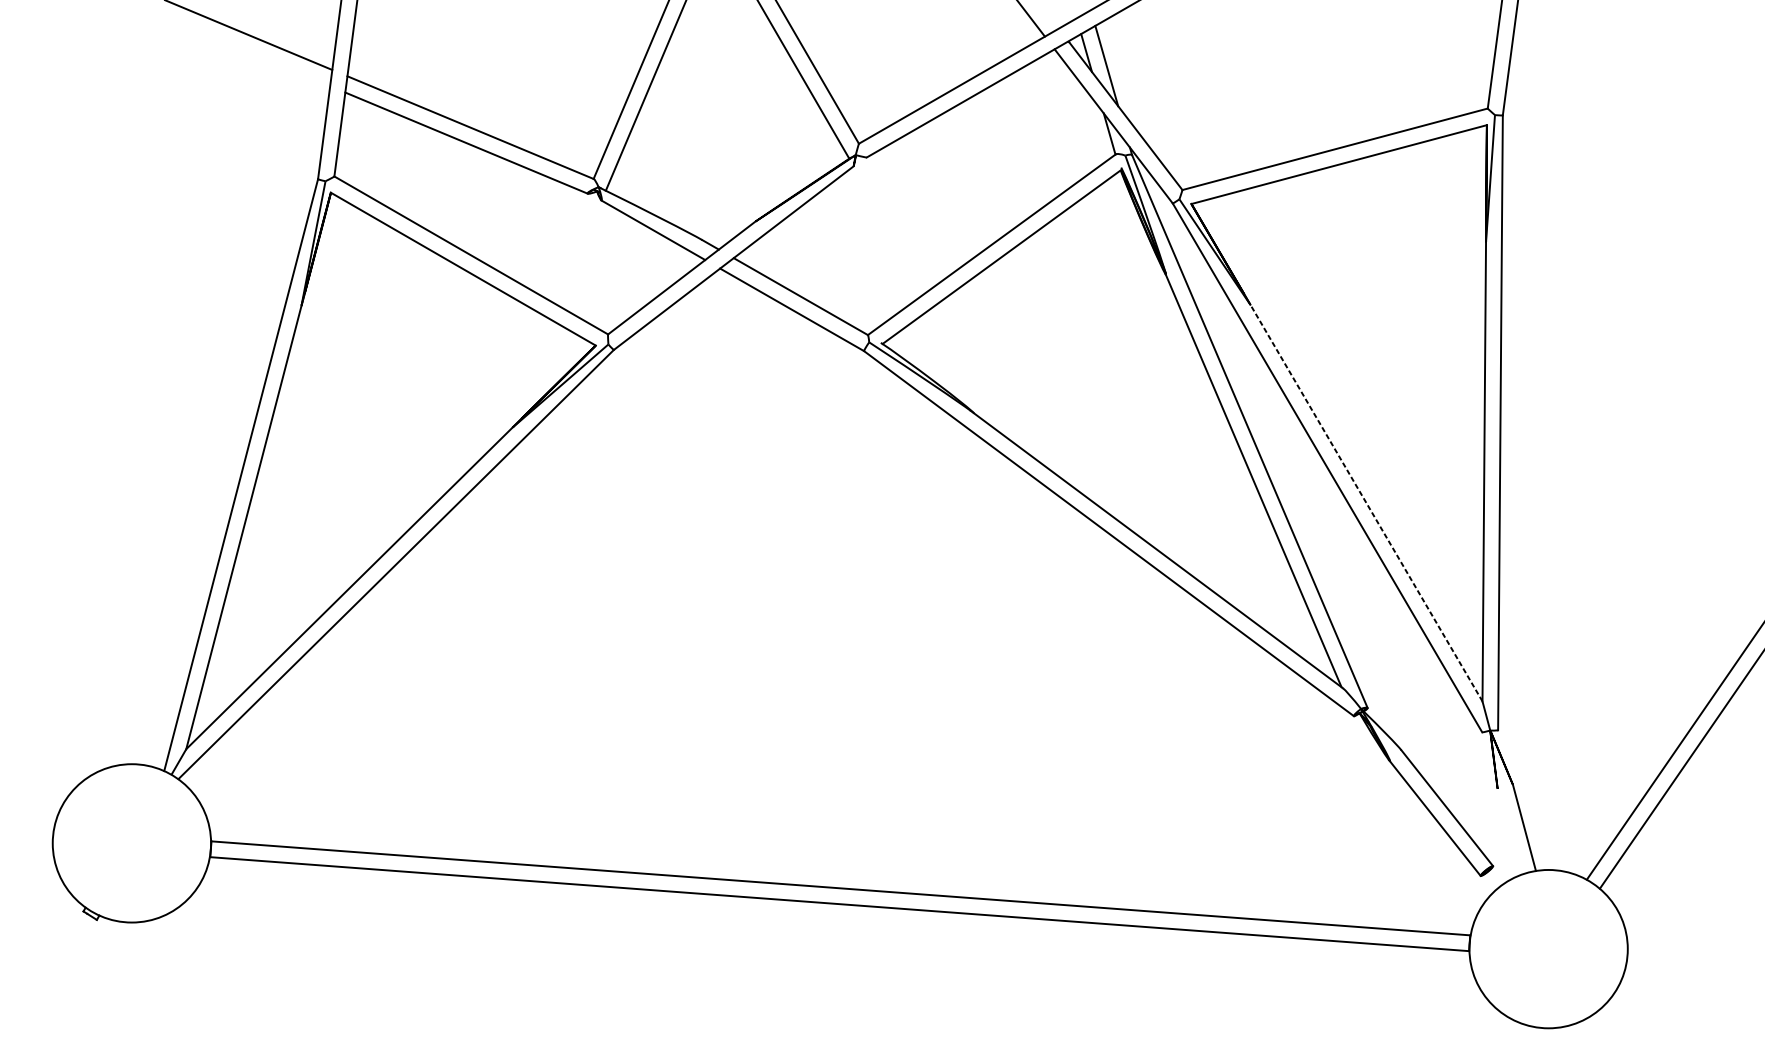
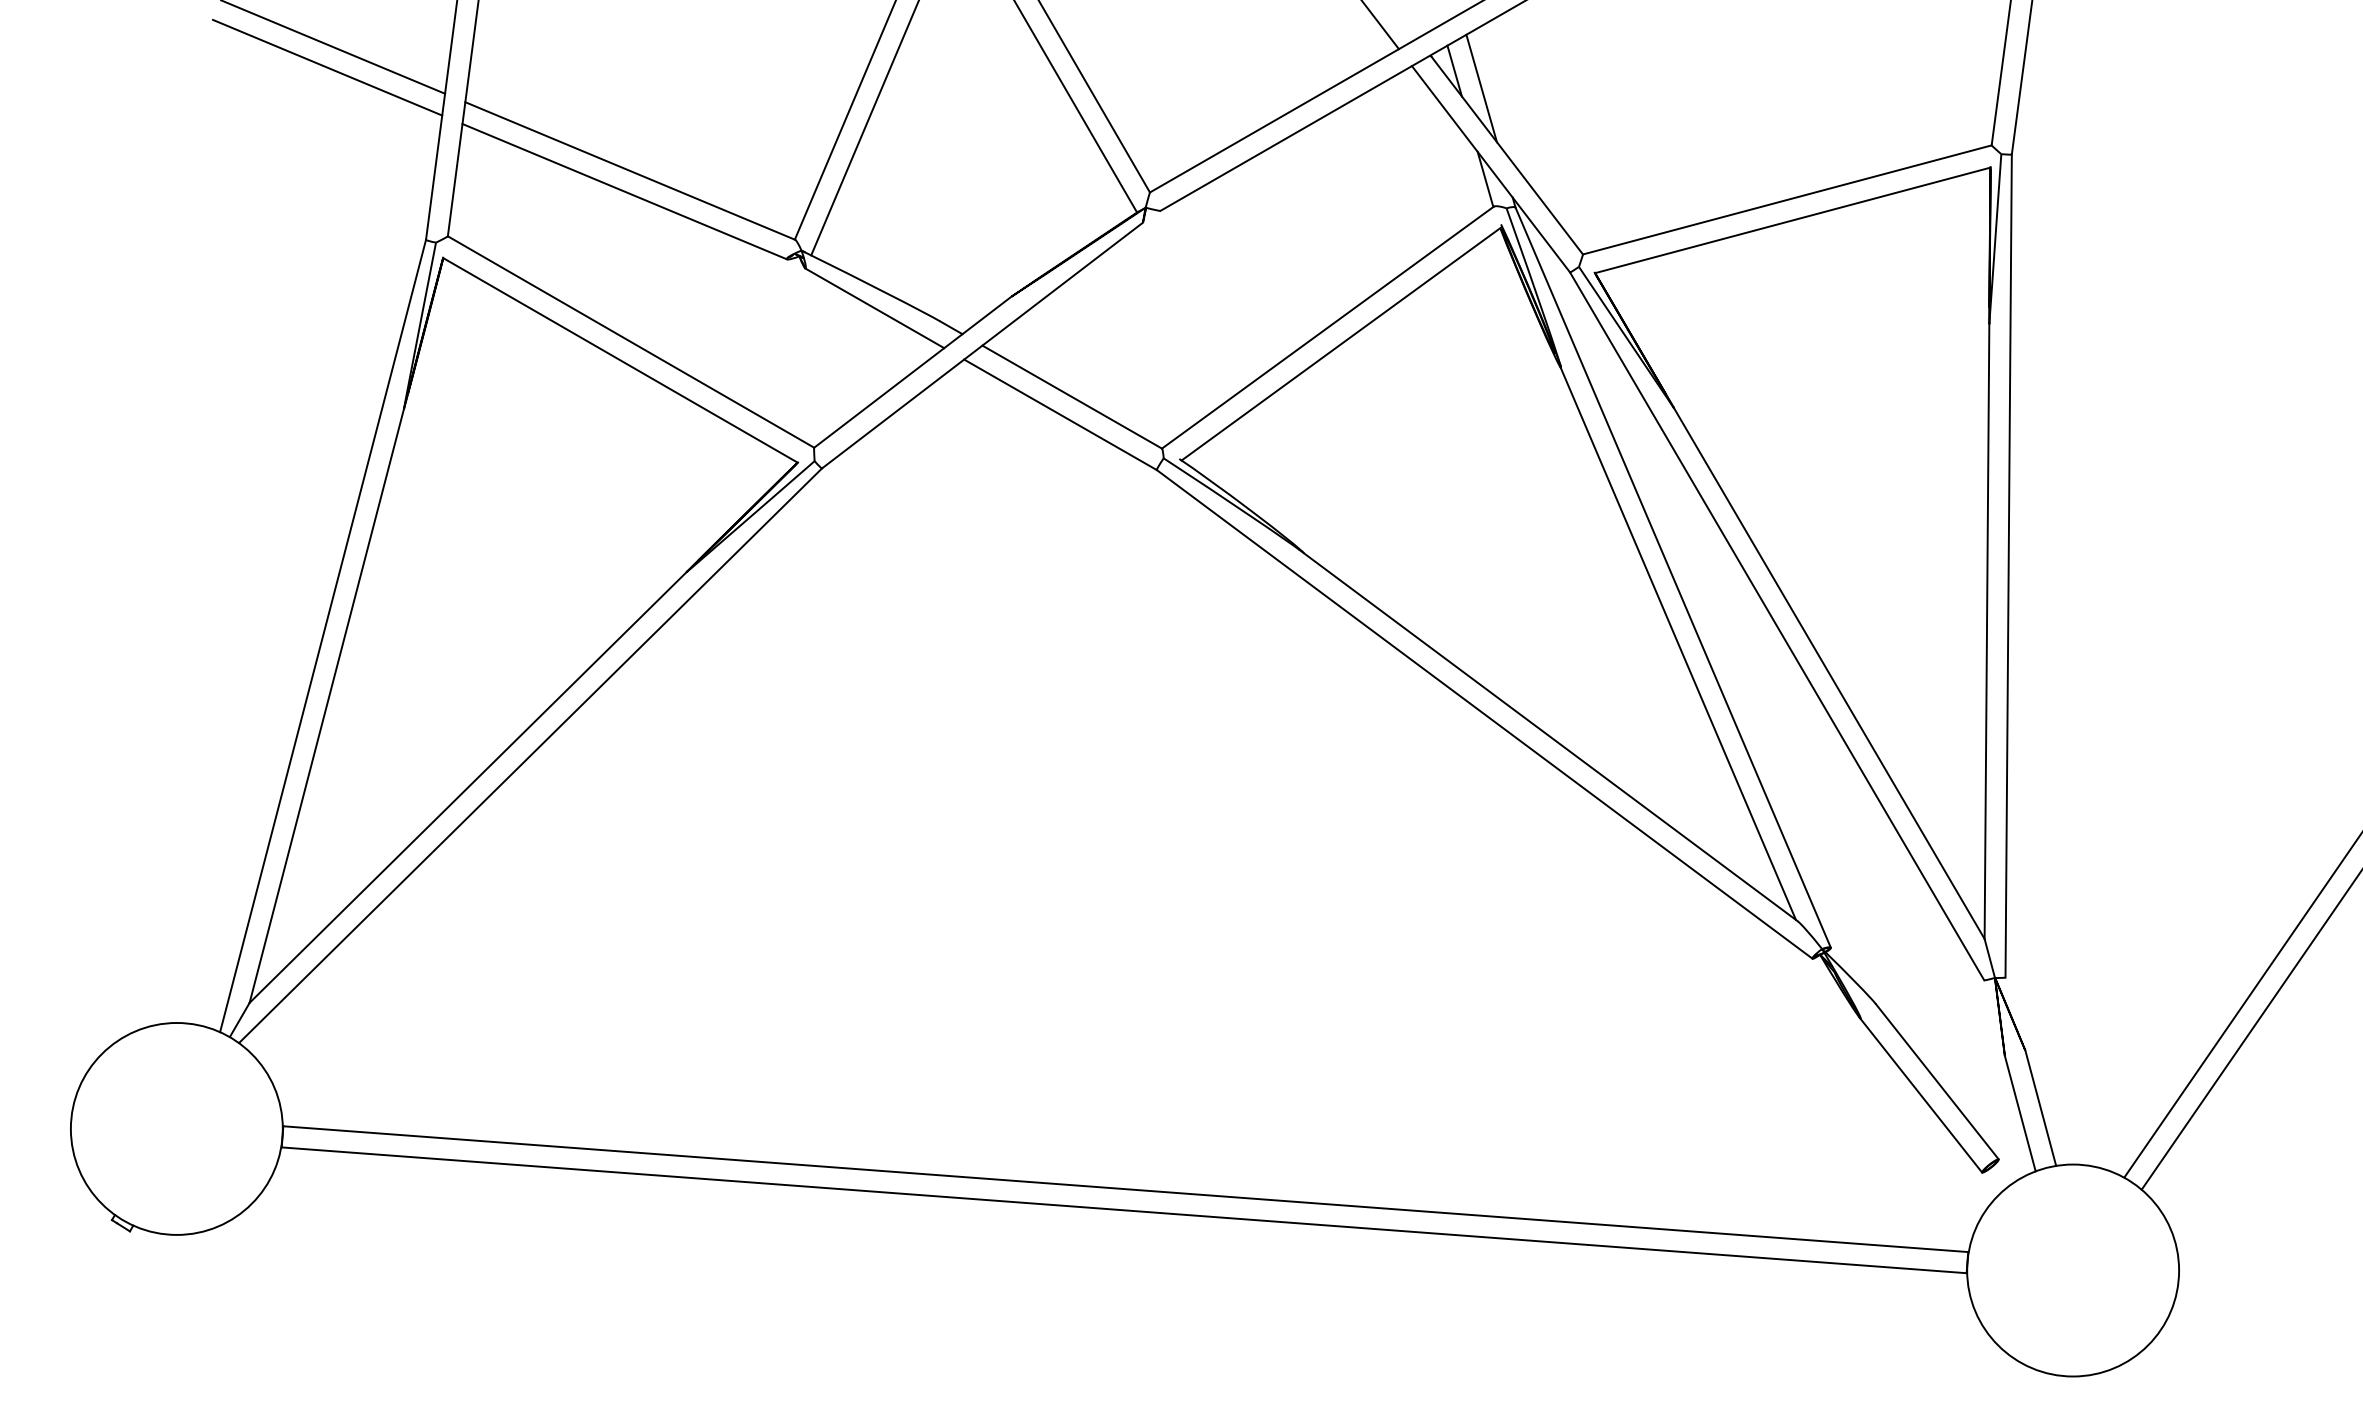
line: (244, 50) -> (327, 67), added
line: (1366, 503) -> (1829, 673), dashed -> solid
line: (1508, 831) -> (2019, 1113), added

